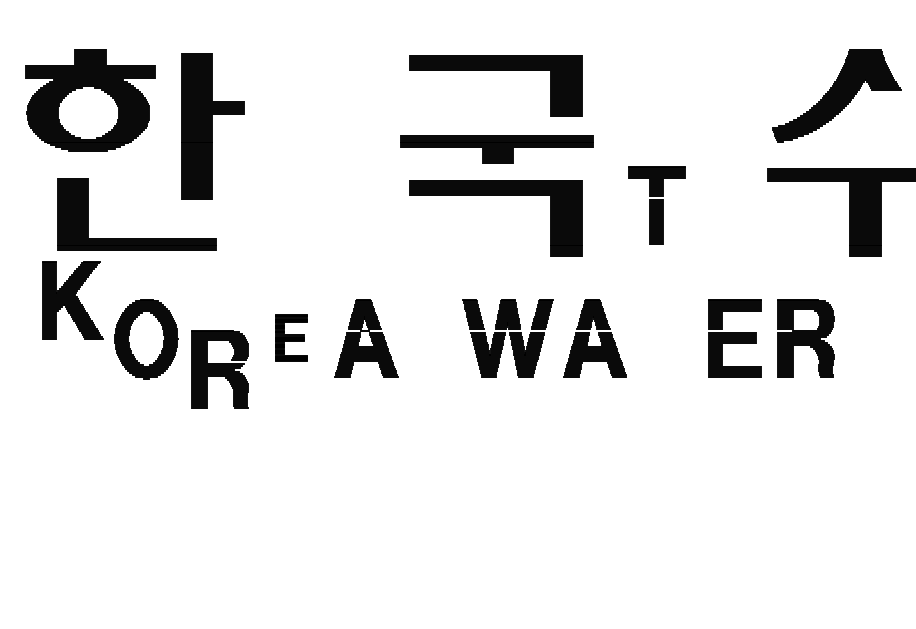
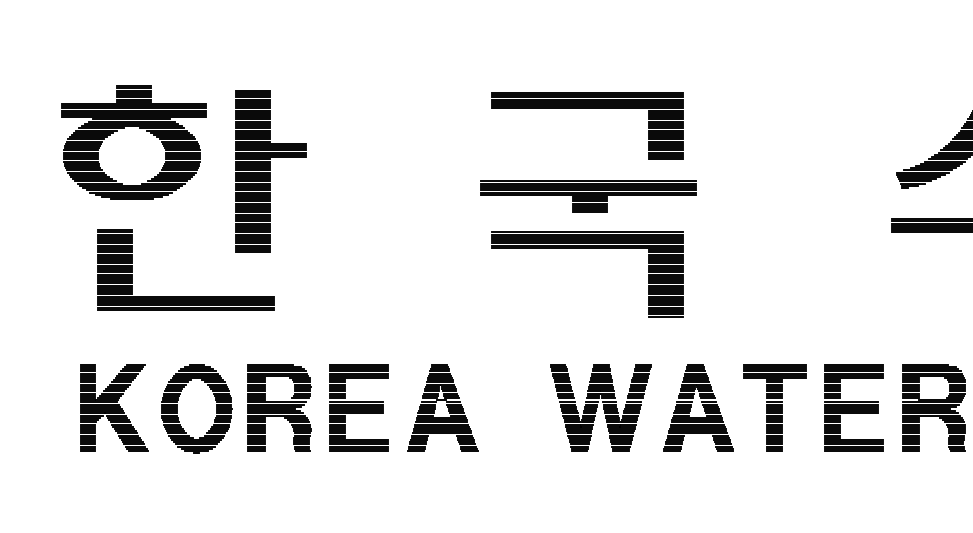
part: (656, 205) -> (774, 408), moved
part: (72, 300) -> (114, 408), moved
part: (291, 338) -> (358, 408), size x1.67
part: (219, 369) -> (278, 408), moved

